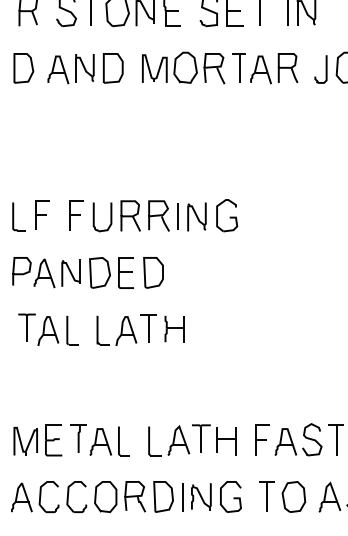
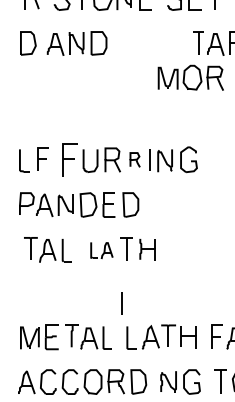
part: (183, 67) -> (190, 77), moved
part: (76, 215) -> (69, 159), size x1.4
part: (158, 215) -> (134, 159), size x0.6
part: (116, 330) -> (101, 250), size x0.7
line: (182, 497) -> (121, 303), moved

